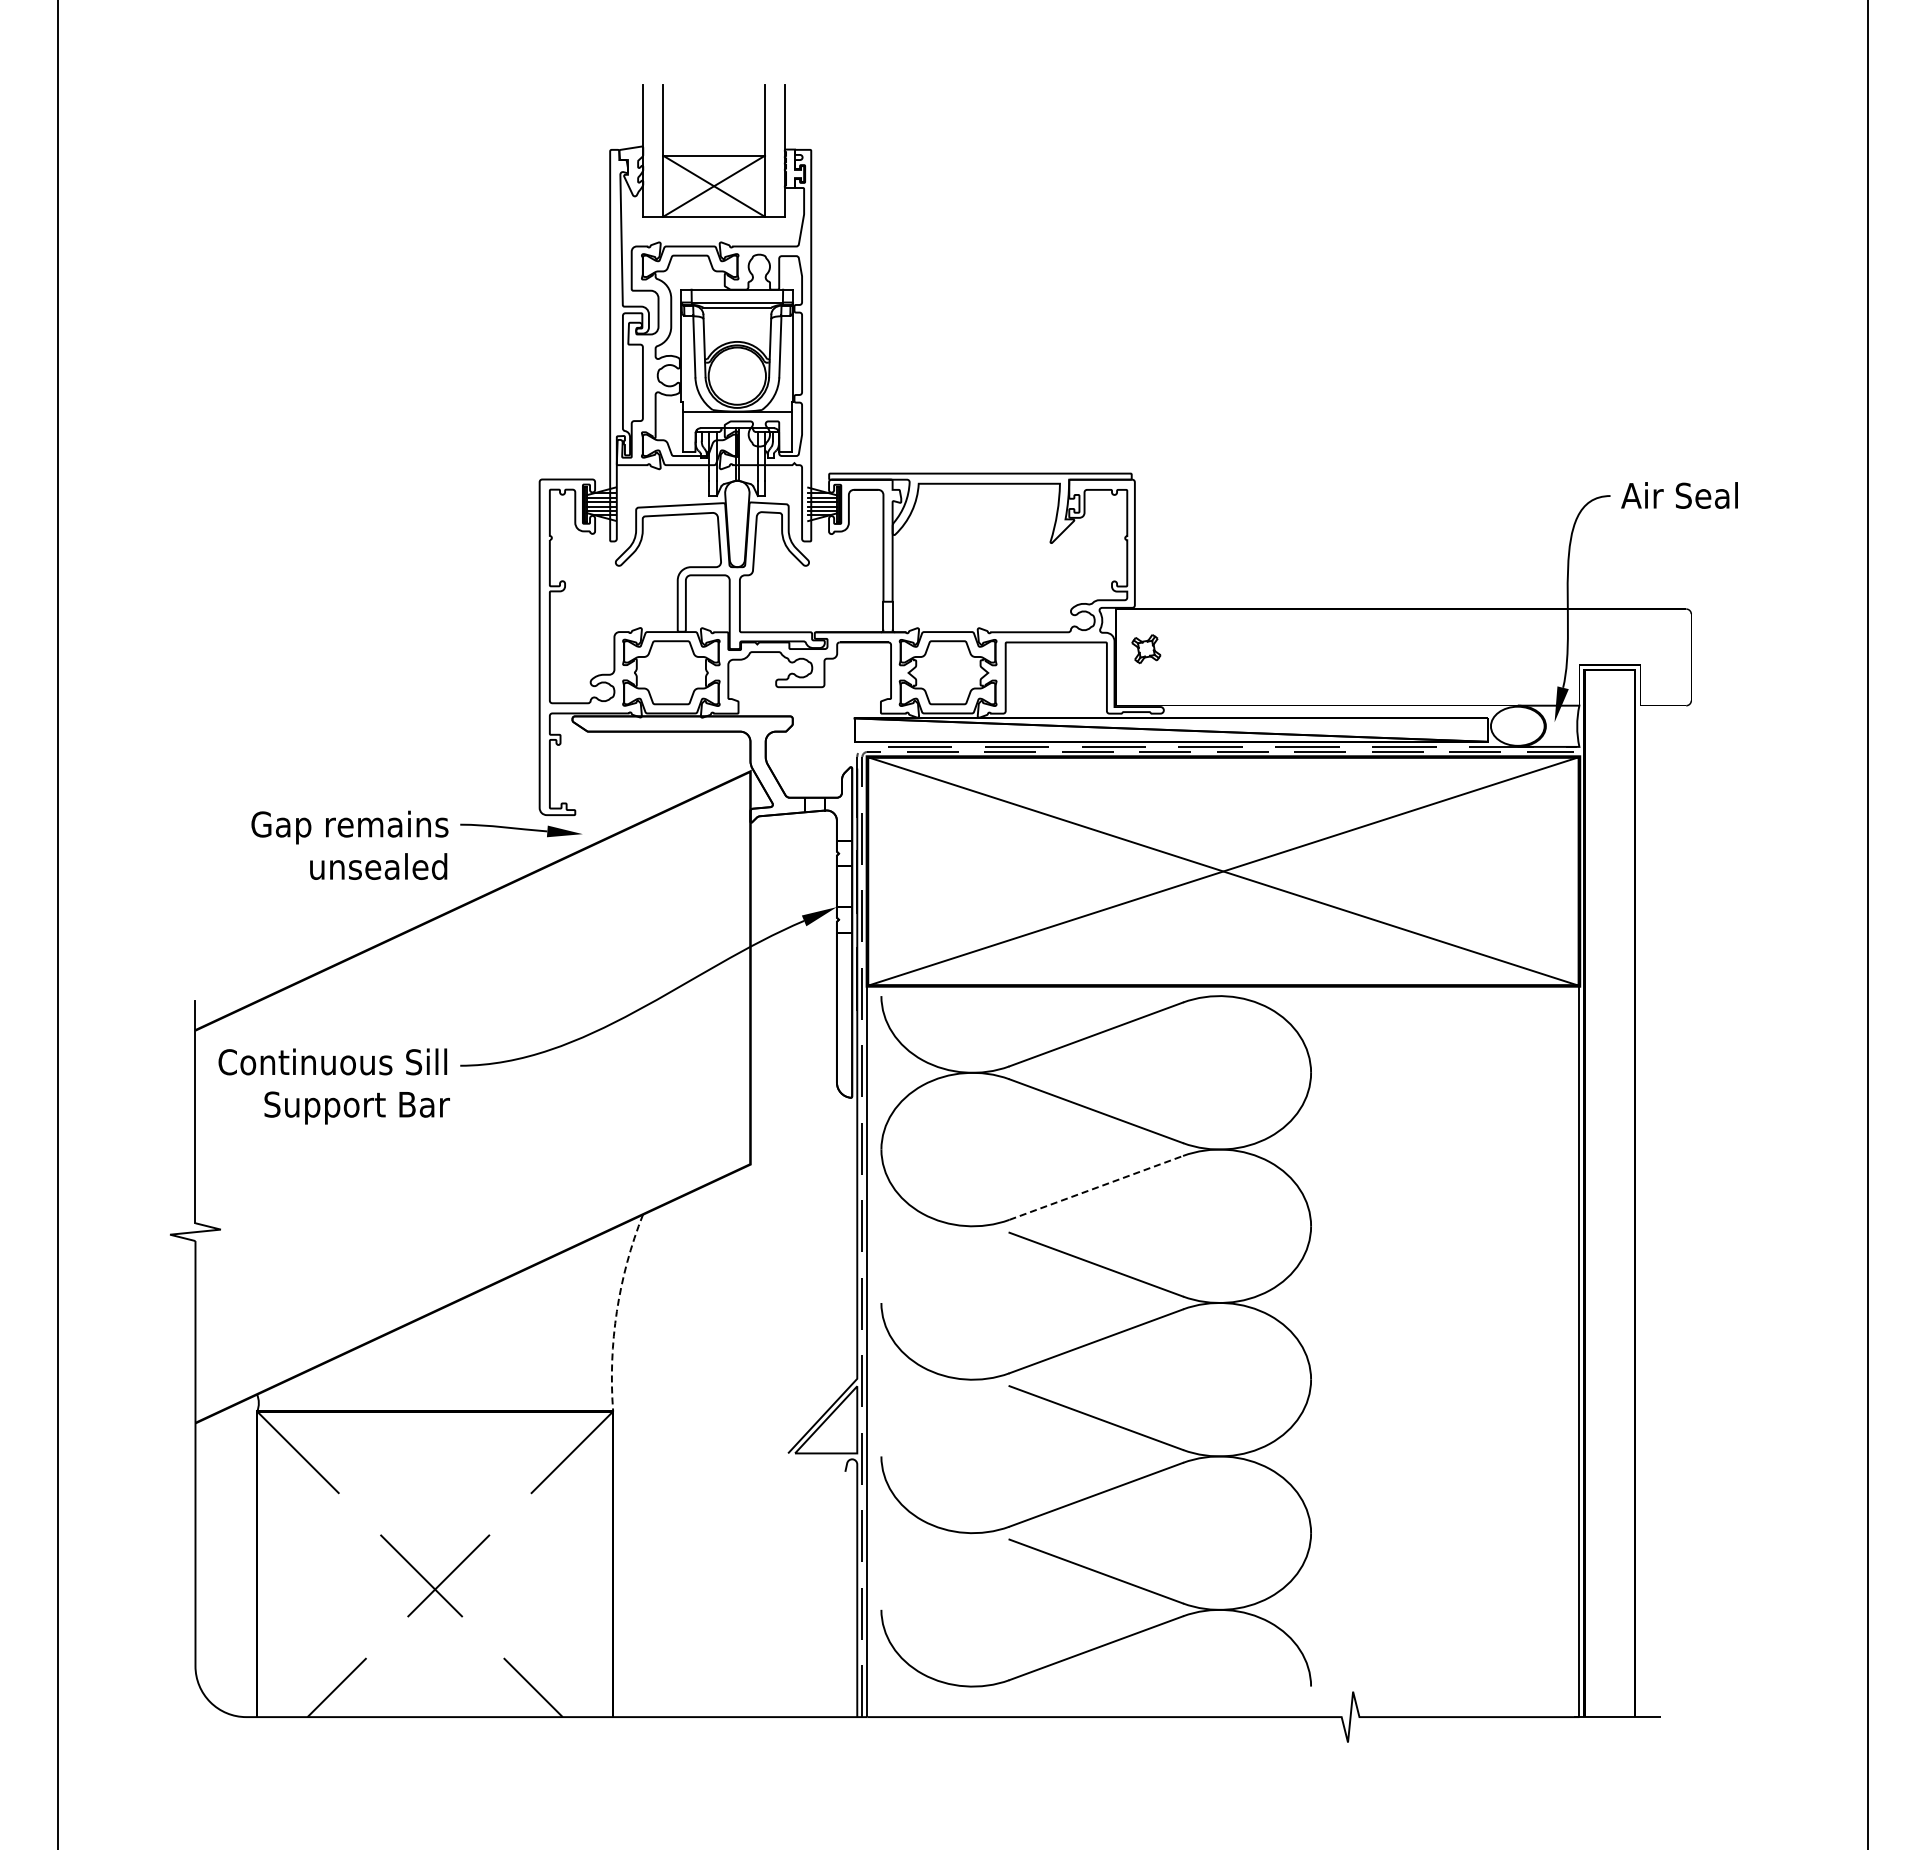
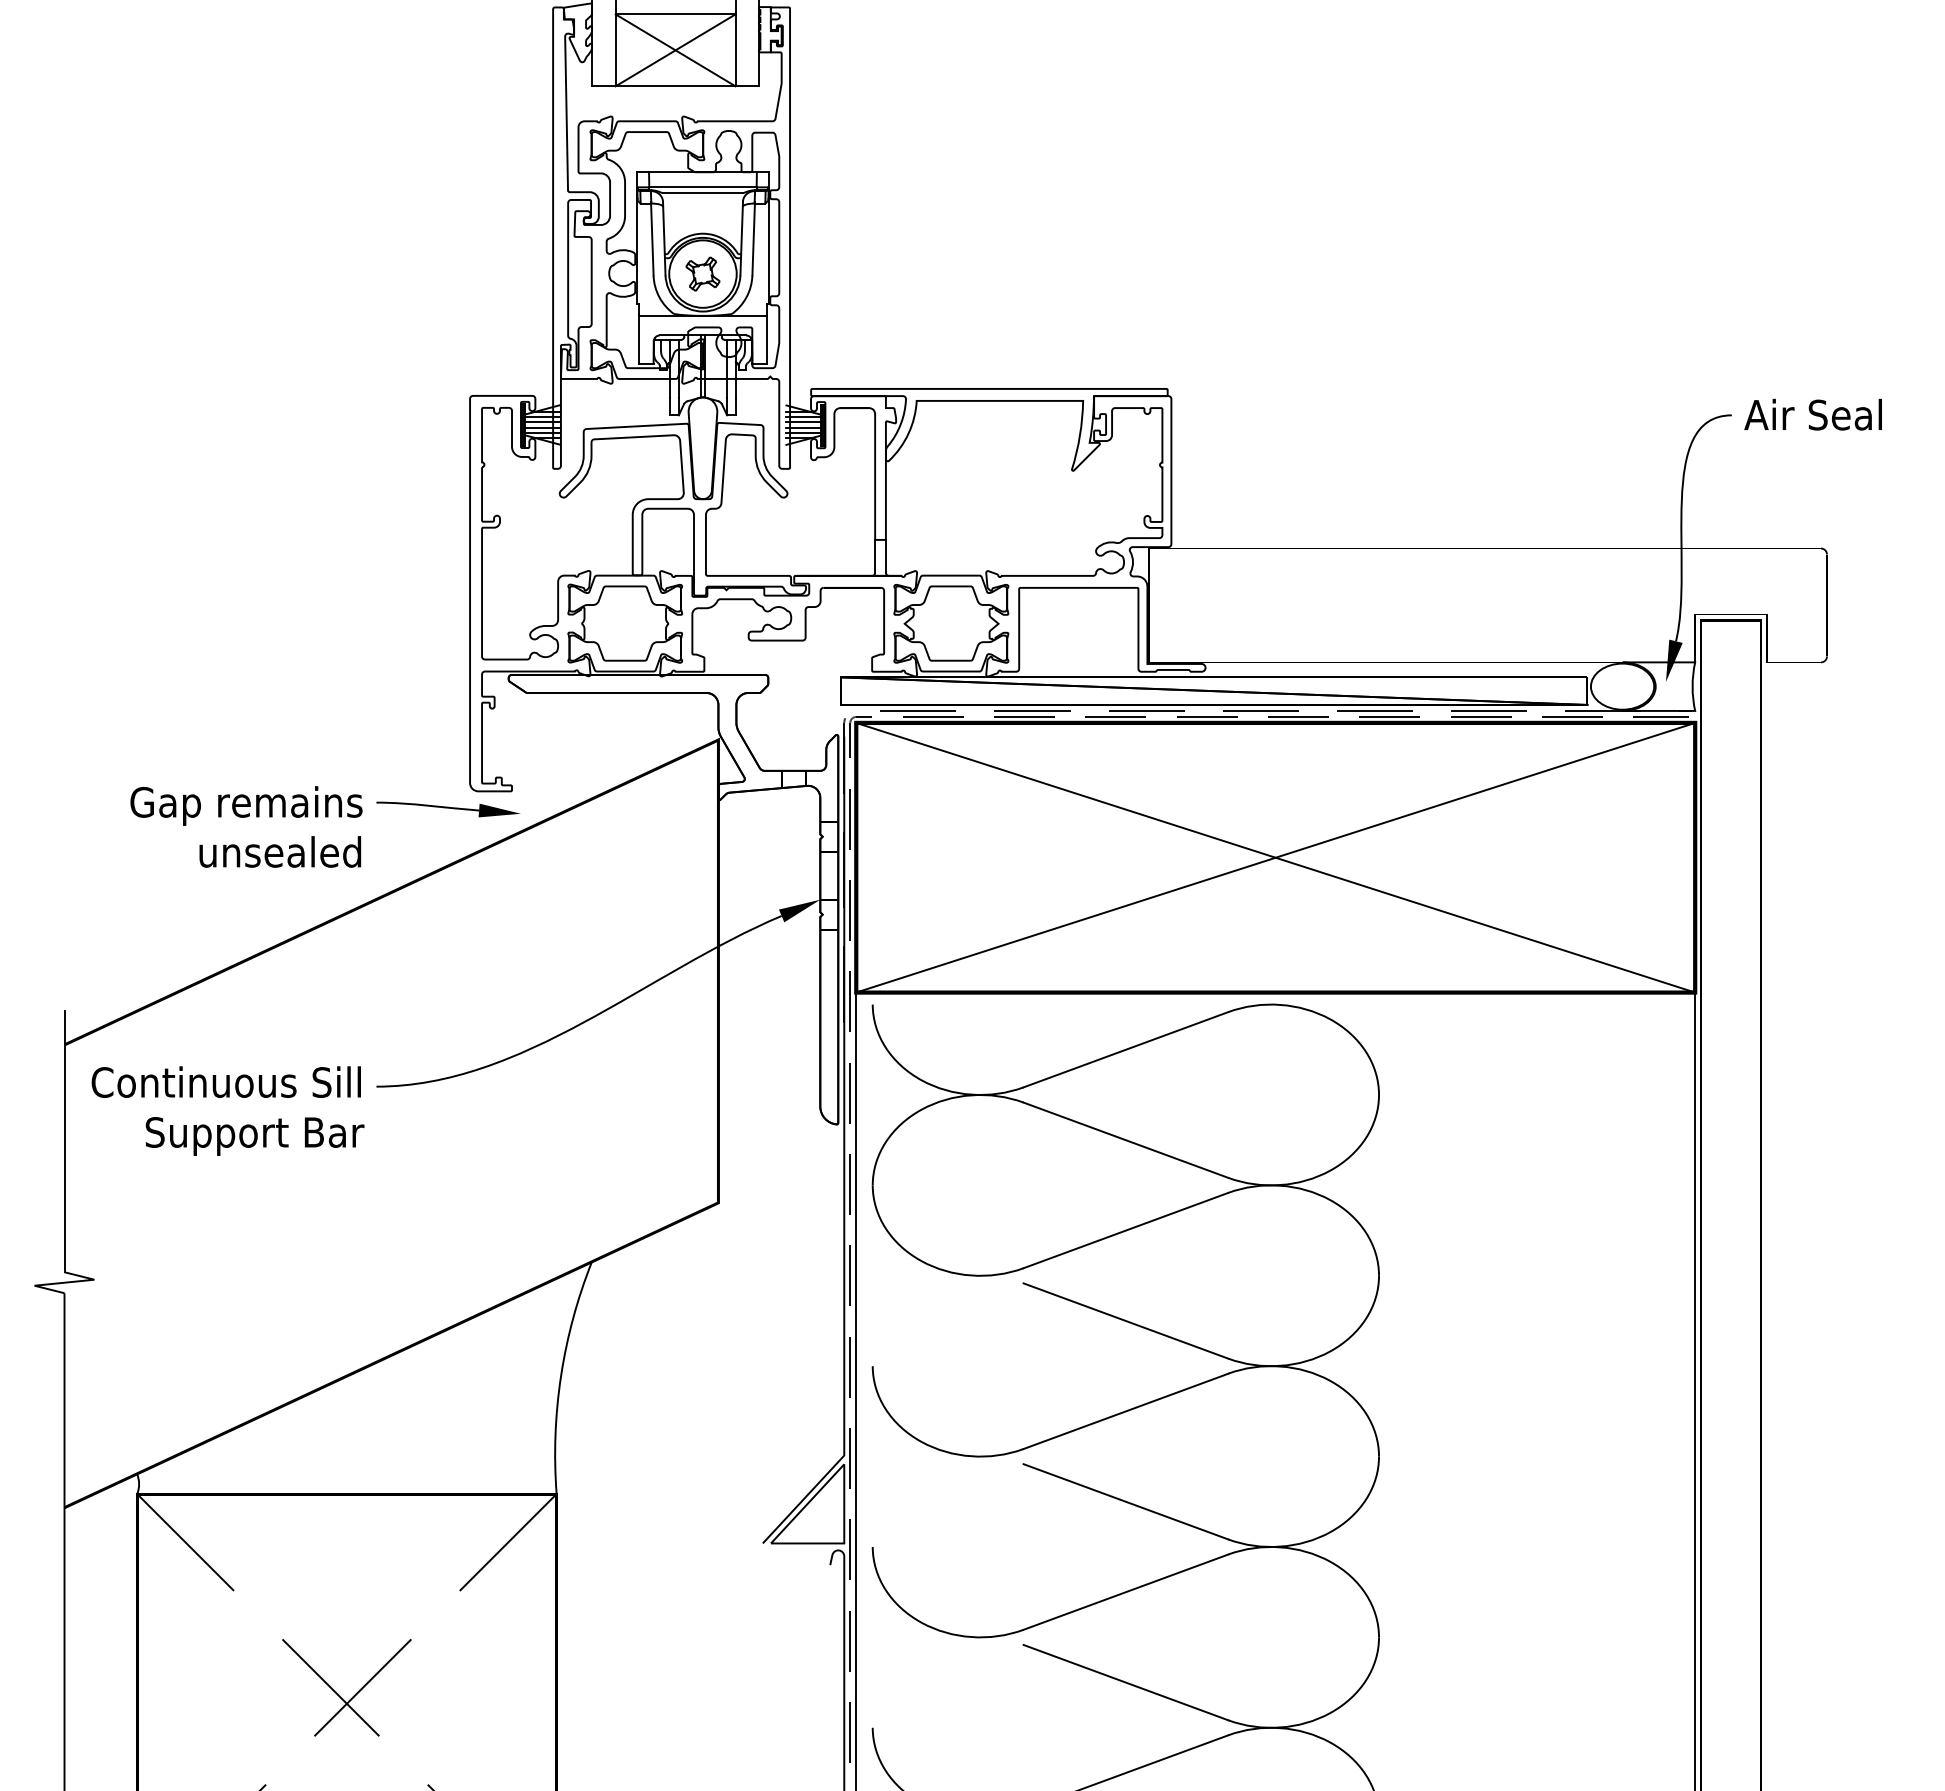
part: (1146, 649) -> (703, 274), moved
line: (1096, 1187) -> (1126, 1230), dashed -> solid
arc: (616, 1311) -> (560, 1376), dashed -> solid

